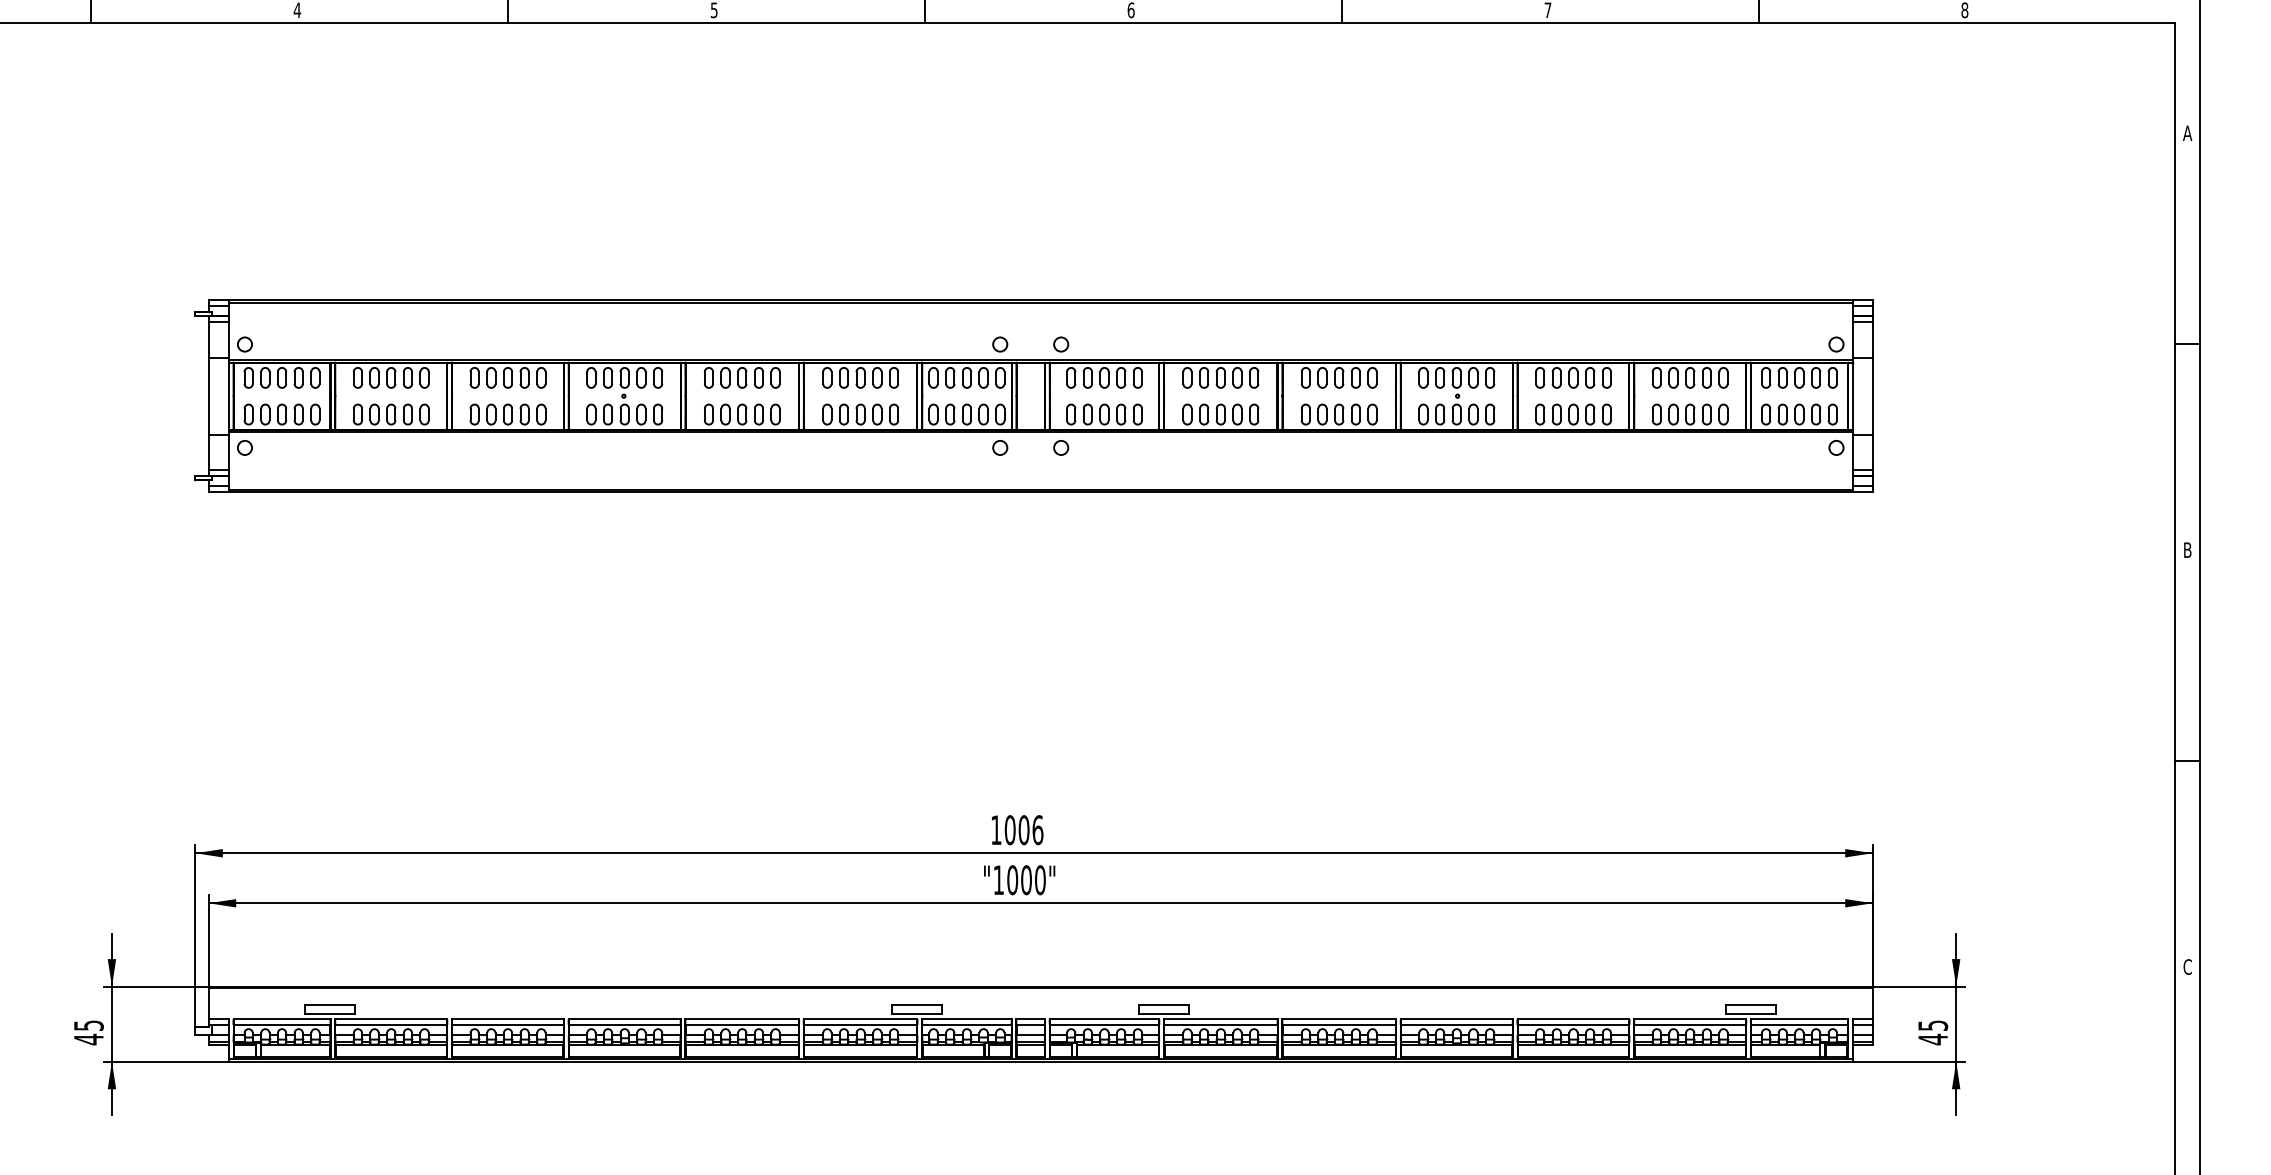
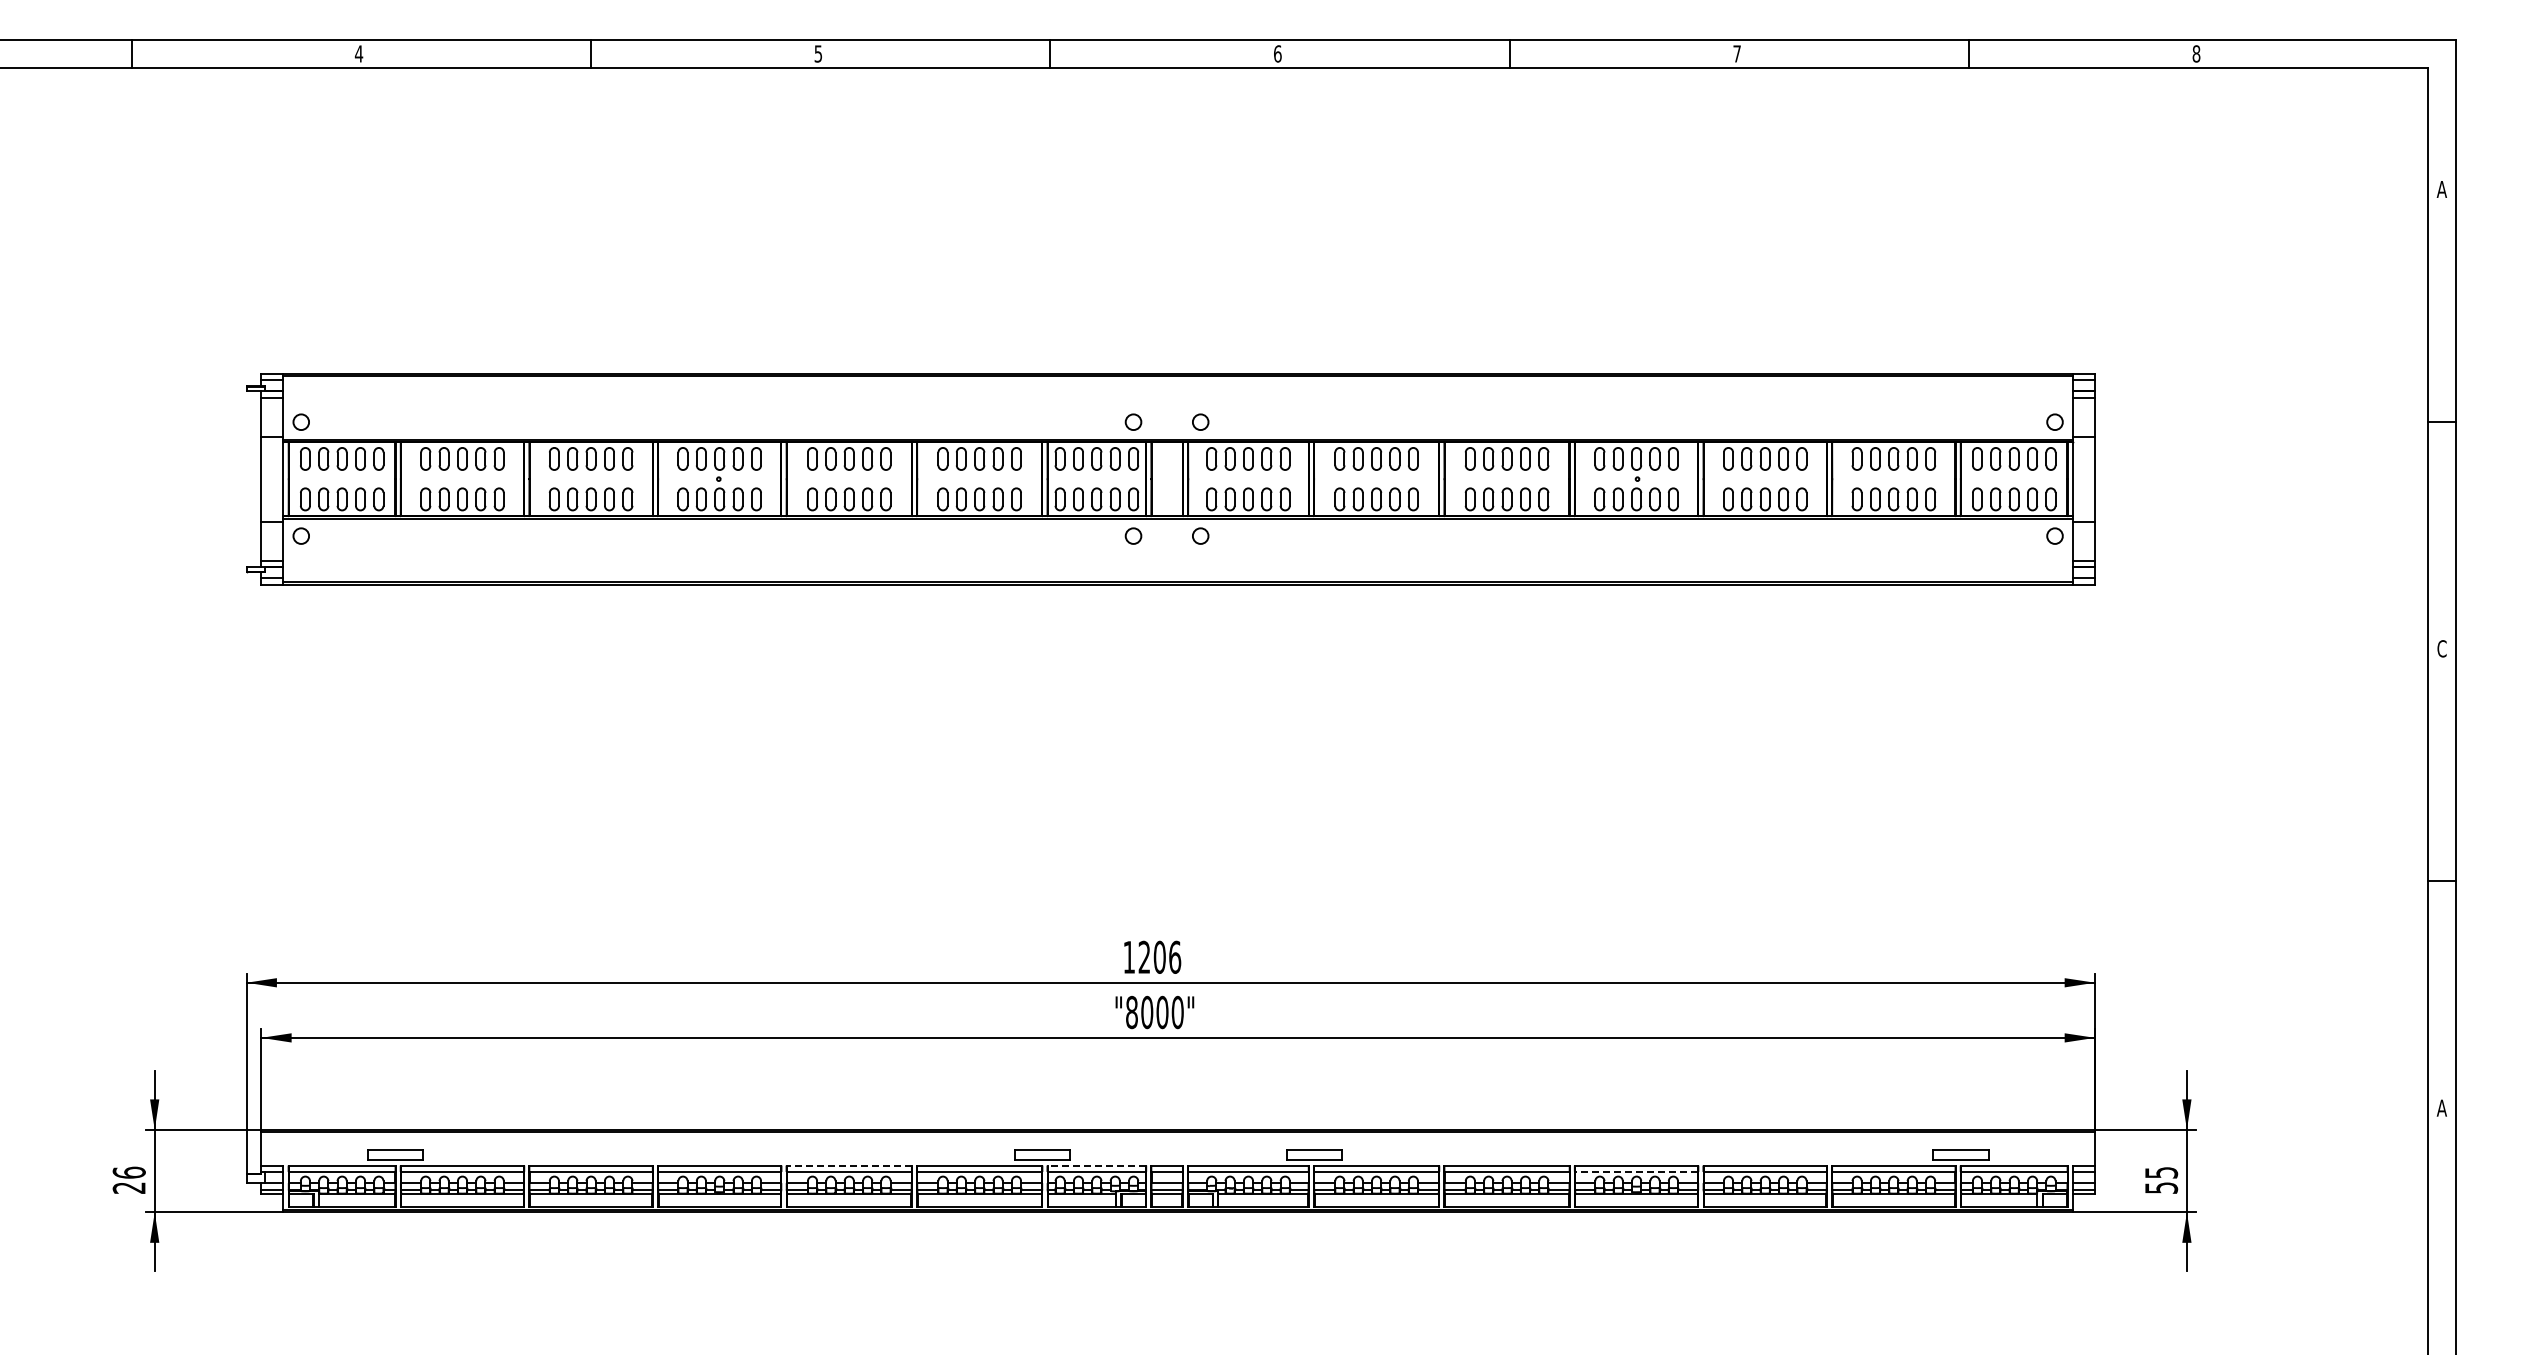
text: (2187, 549) -> (2441, 648), B -> C
text: (1010, 829) -> (1144, 956), 1006 -> 1206
text: (998, 880) -> (1131, 1012), "1000" -> "8000"
text: (2187, 966) -> (2441, 1107), C -> A
line: (742, 1019) -> (849, 1165), solid -> dashed
line: (966, 1019) -> (1096, 1165), solid -> dashed
line: (1456, 1024) -> (1636, 1171), solid -> dashed
text: (88, 1032) -> (128, 1180), 45 -> 26
text: (1933, 1039) -> (2161, 1187), 45 -> 55

